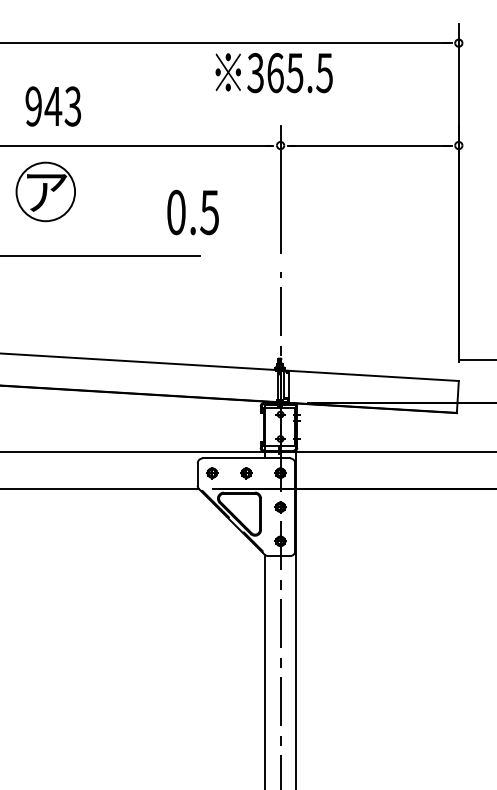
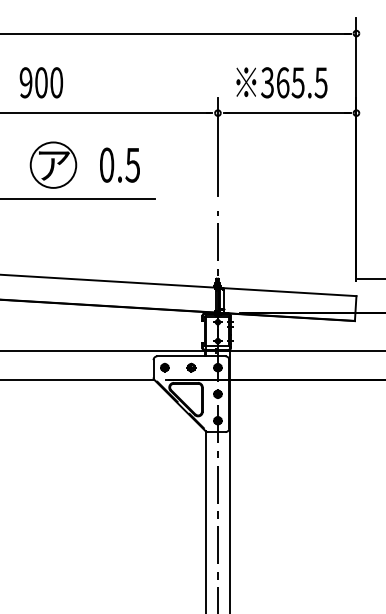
text: (273, 72) -> (281, 82), moved
text: (62, 106) -> (48, 82), 943 -> 900
part: (45, 191) -> (53, 164), moved
text: (192, 211) -> (119, 164), moved

